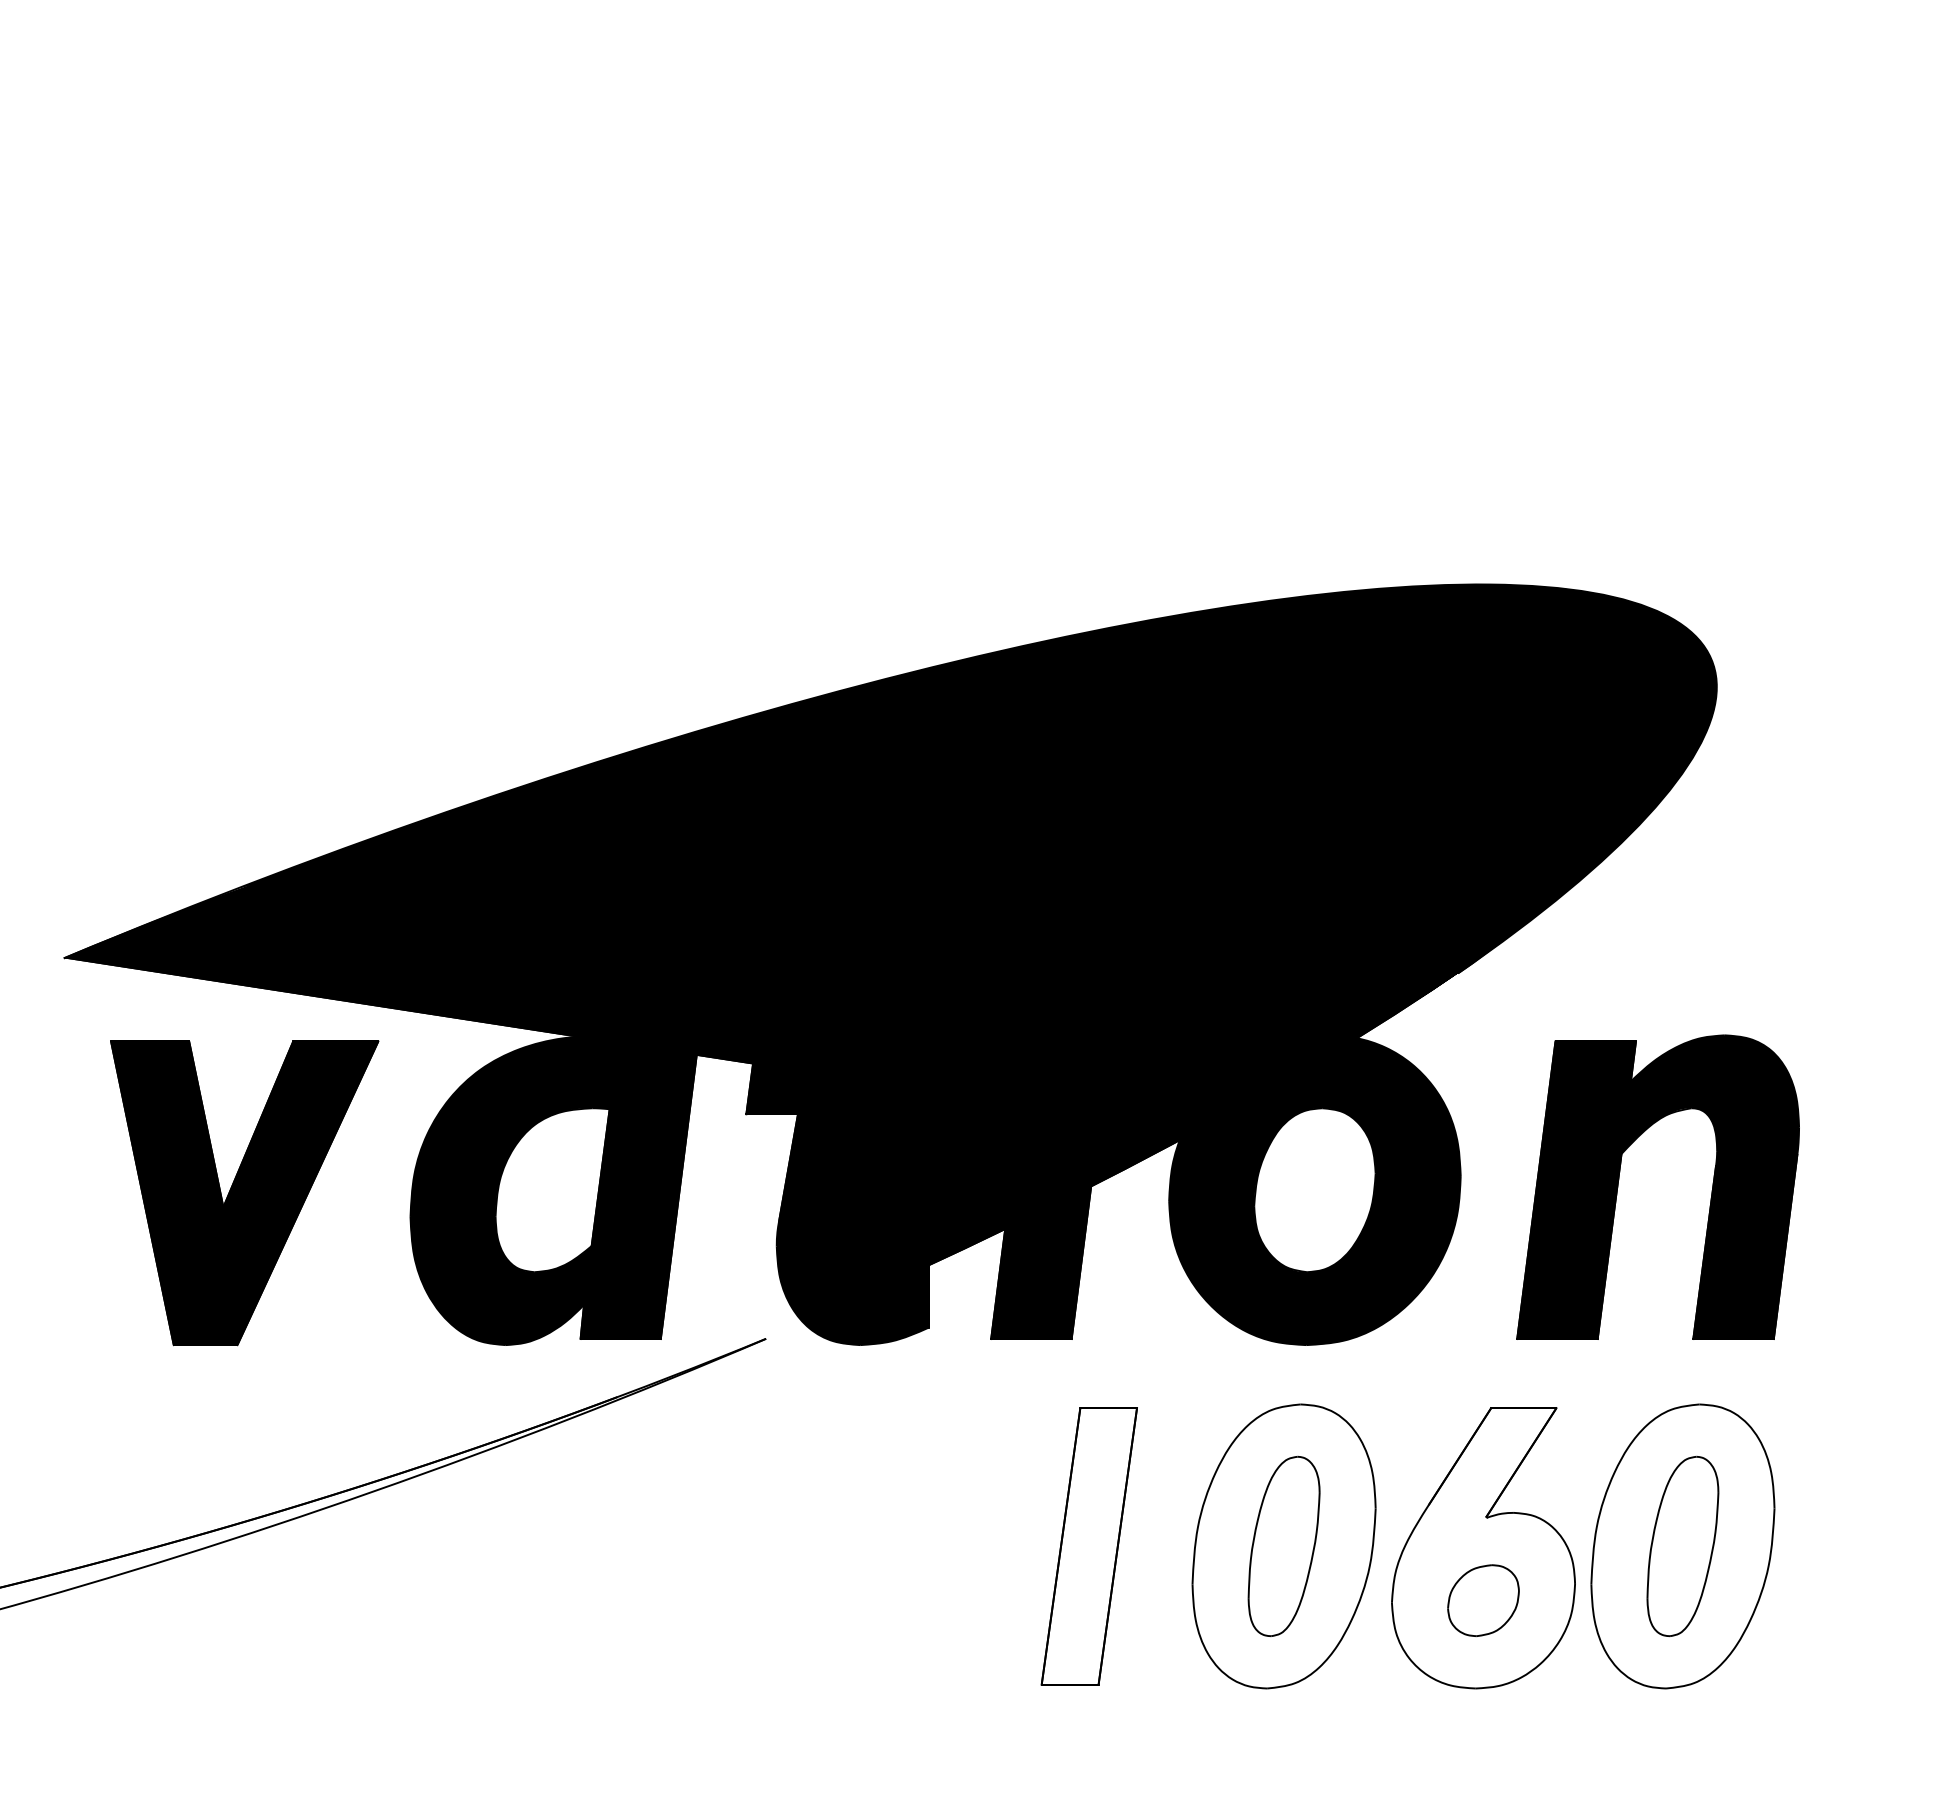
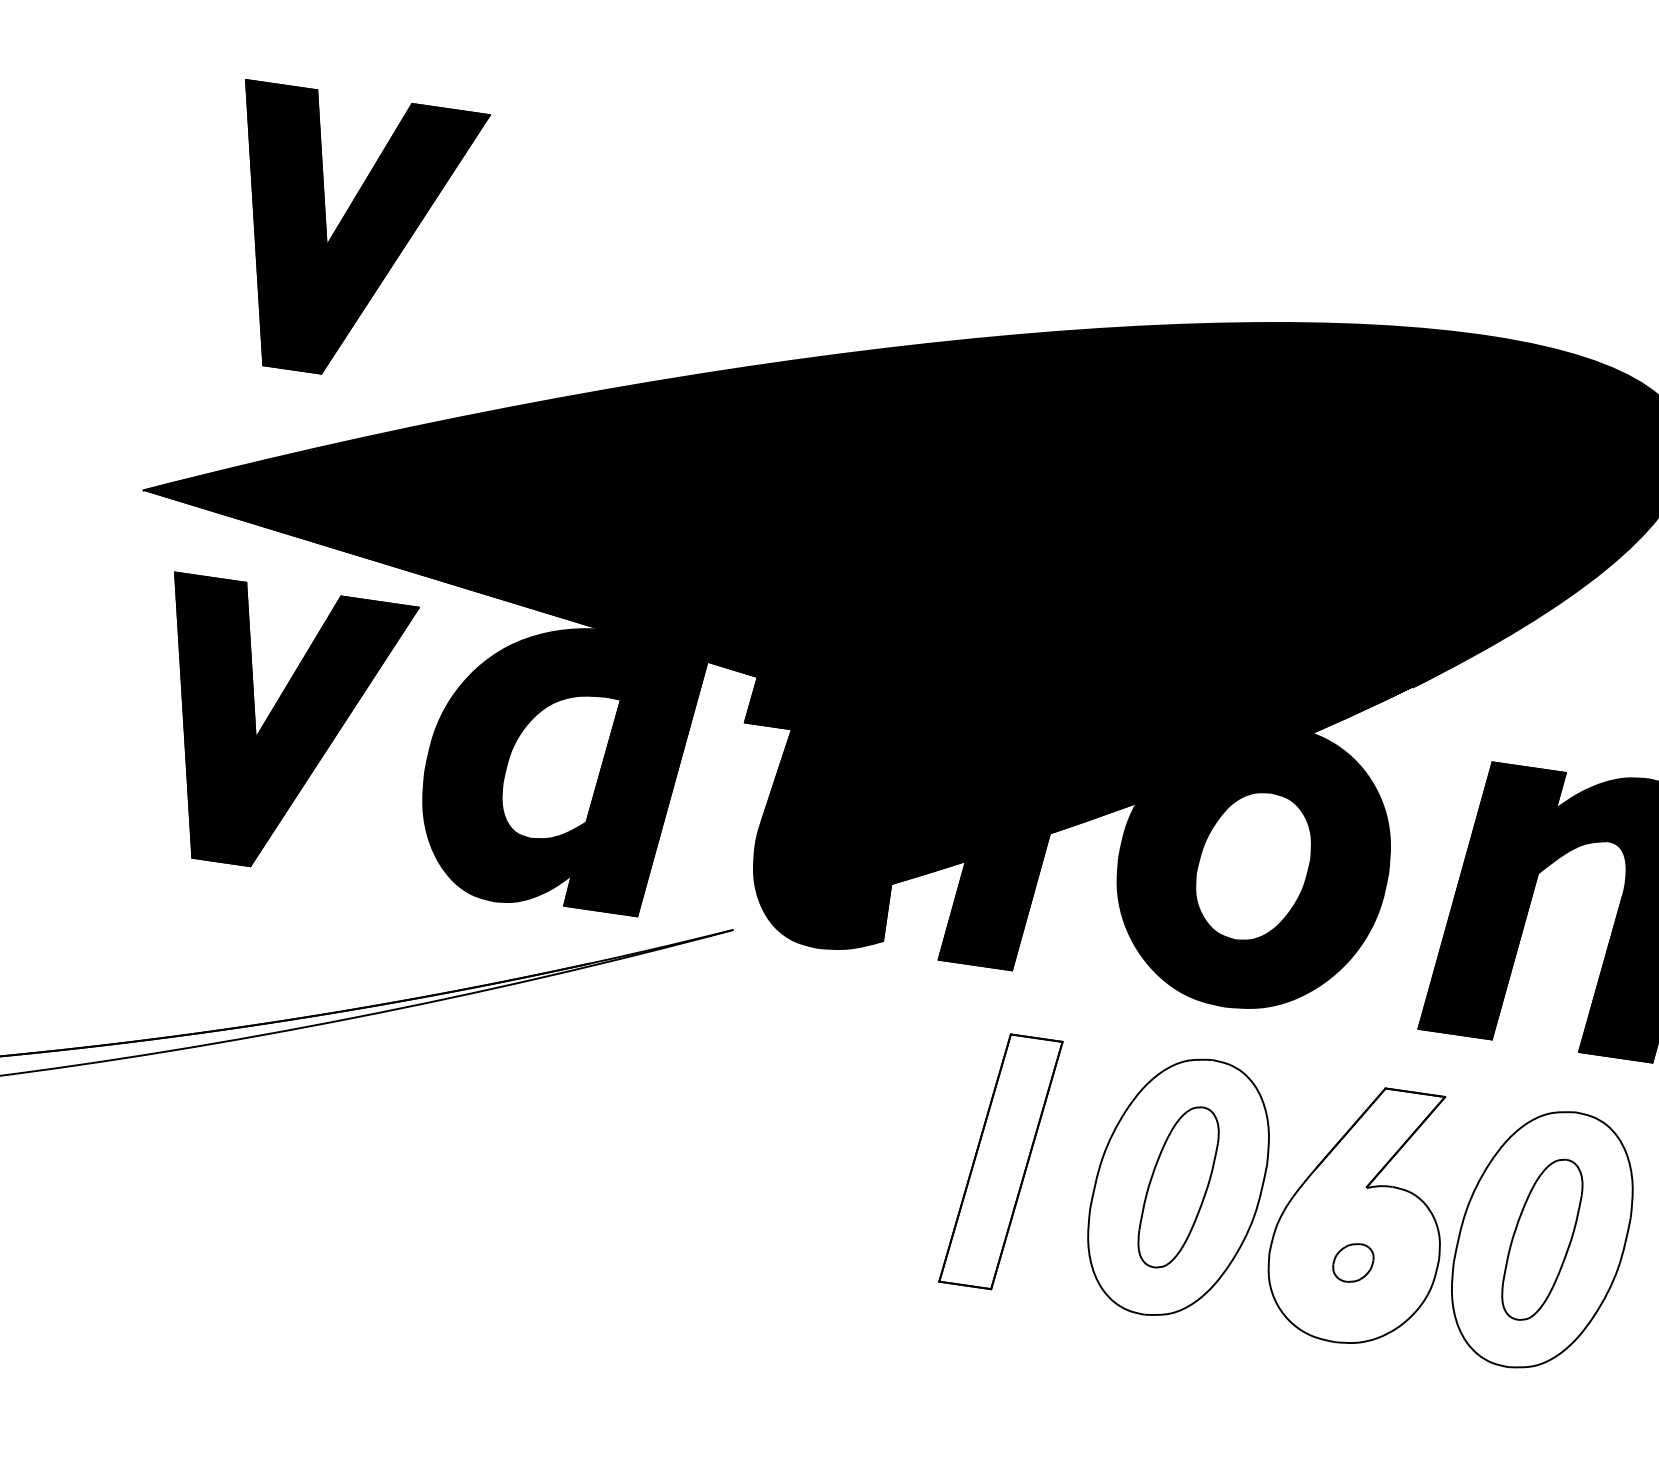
part: (244, 653) -> (347, 236), added
part: (1483, 1600) -> (1353, 1262), size x0.6

